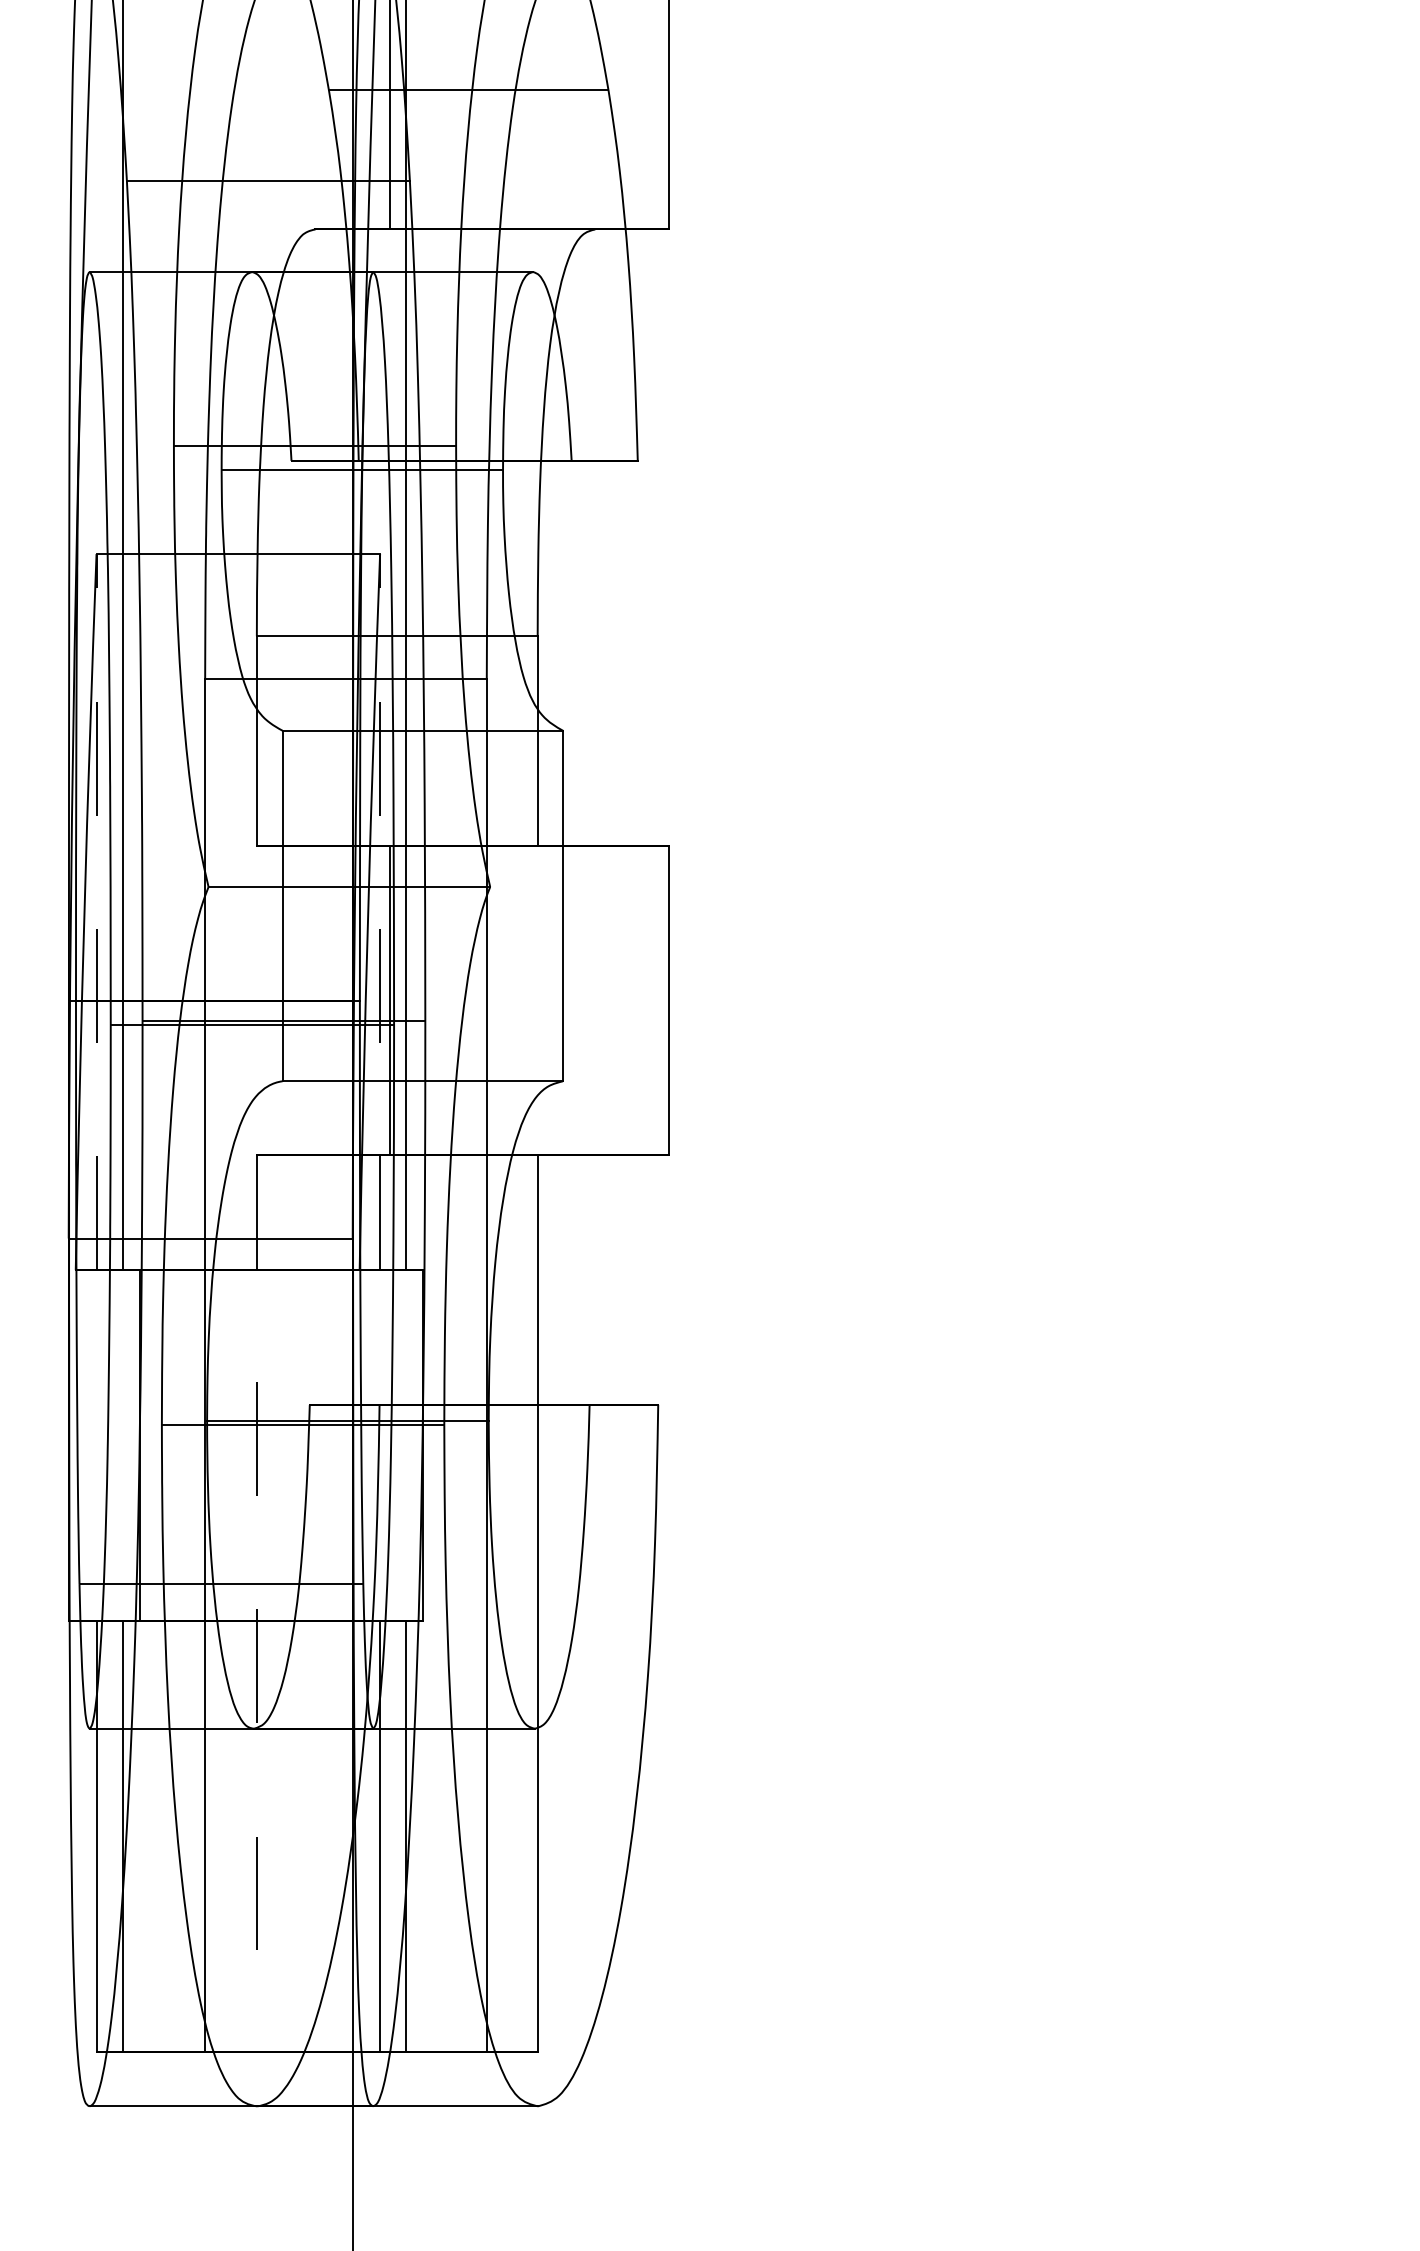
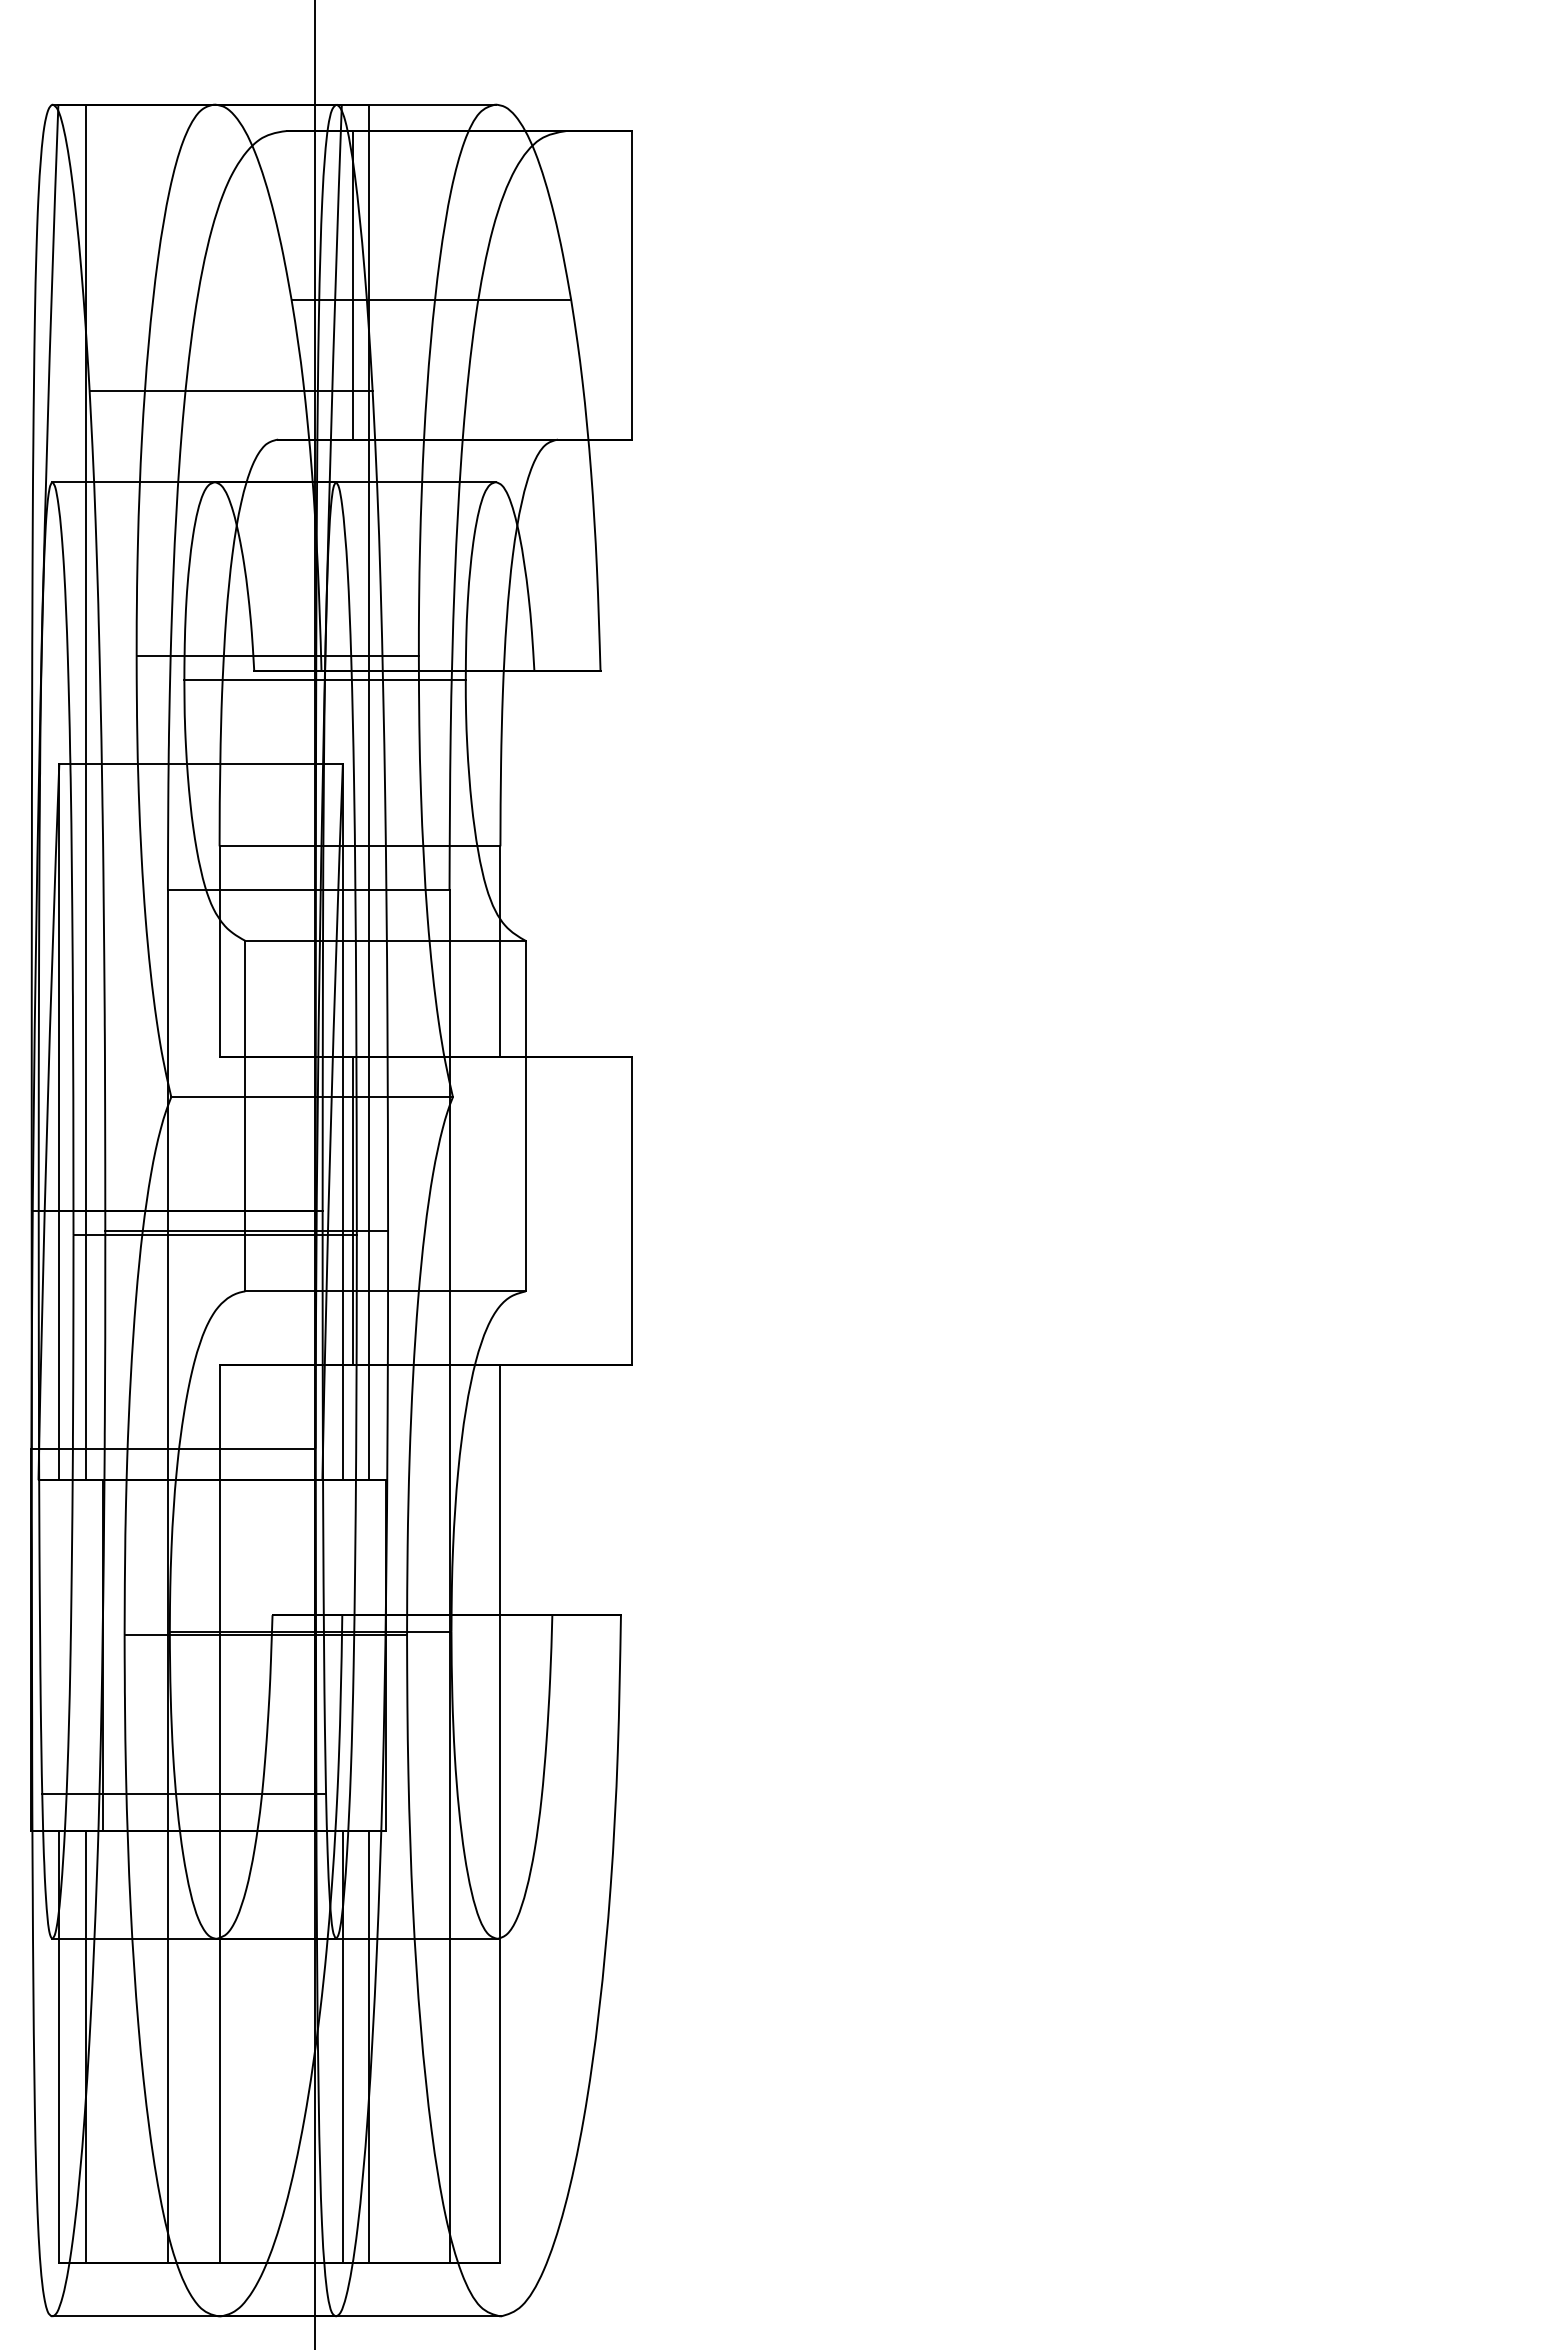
line: (96, 911) -> (59, 1121), dashed -> solid
line: (379, 911) -> (342, 1121), dashed -> solid
line: (256, 1603) -> (219, 1813), dashed -> solid

